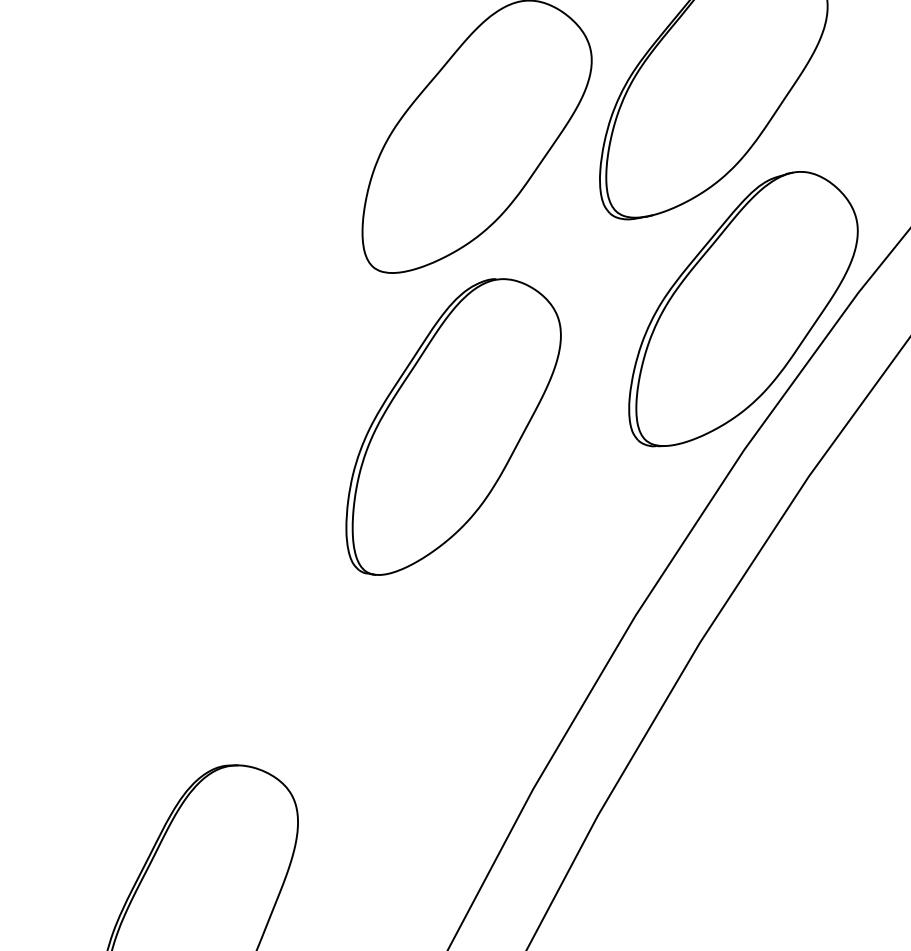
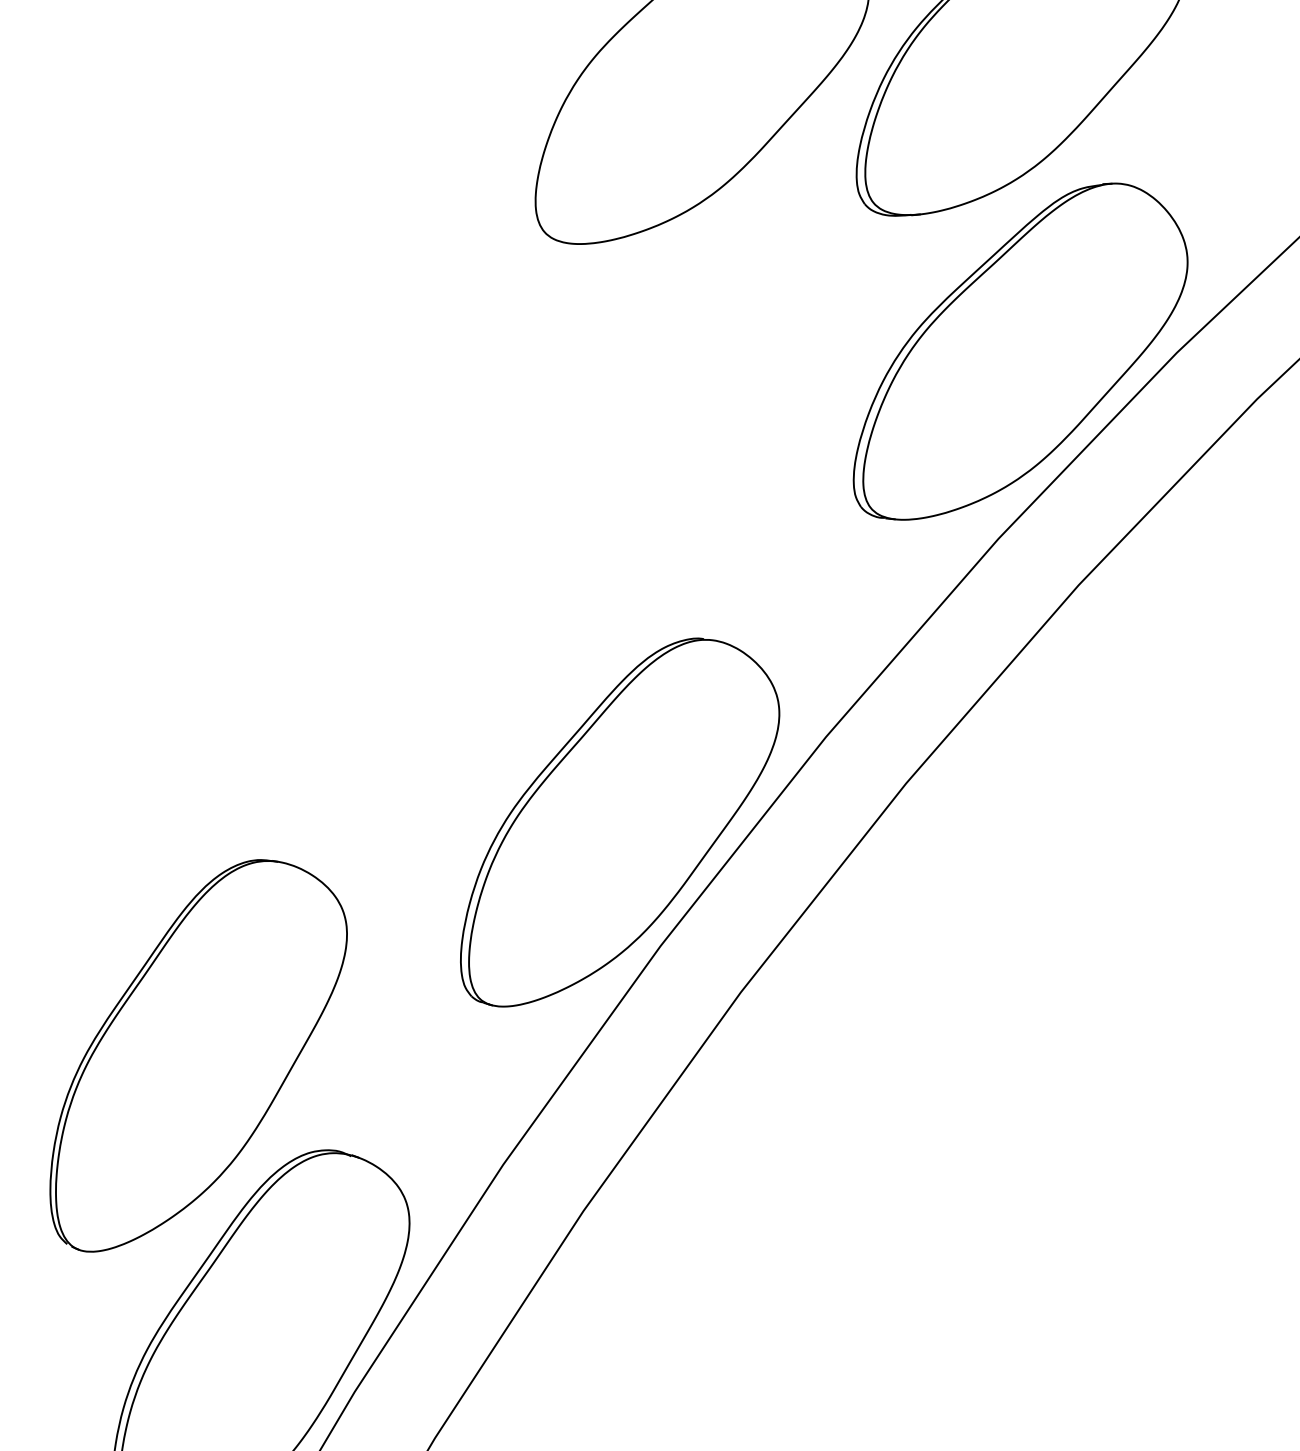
part: (452, 424) -> (620, 822), moved

